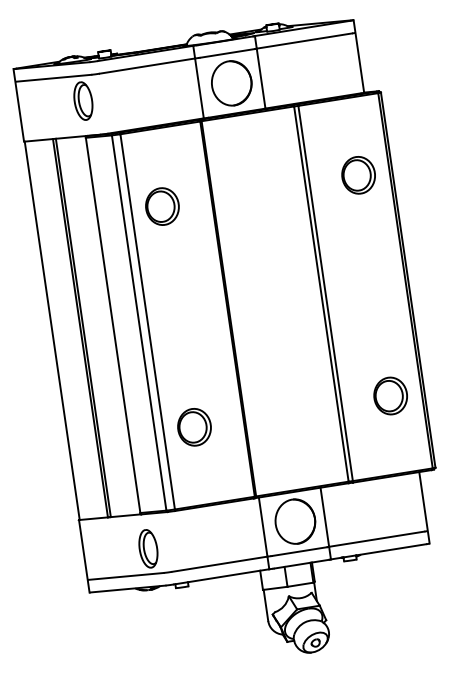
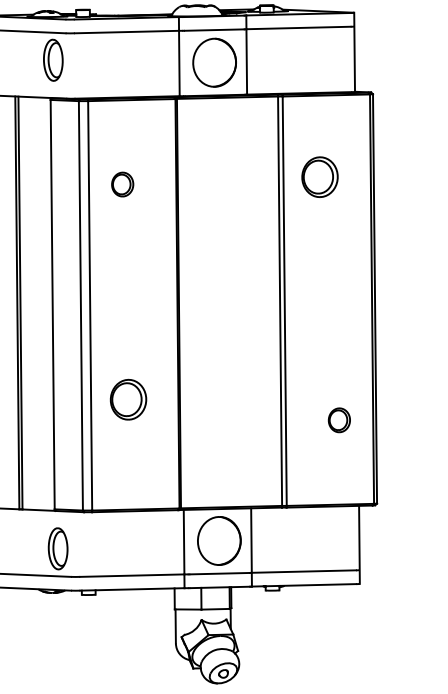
part: (358, 175) -> (319, 177), moved
part: (162, 206) -> (122, 184), size x0.6
part: (390, 395) -> (339, 419), size x0.6
part: (194, 427) -> (128, 399), moved

